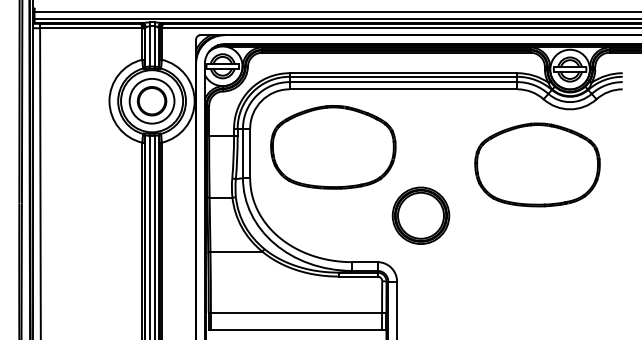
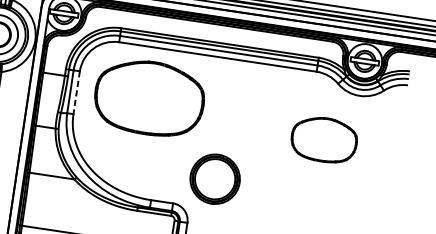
line: (250, 153) -> (76, 92), solid -> dashed
part: (537, 164) -> (324, 139), size x0.6
part: (420, 215) -> (214, 178), moved

